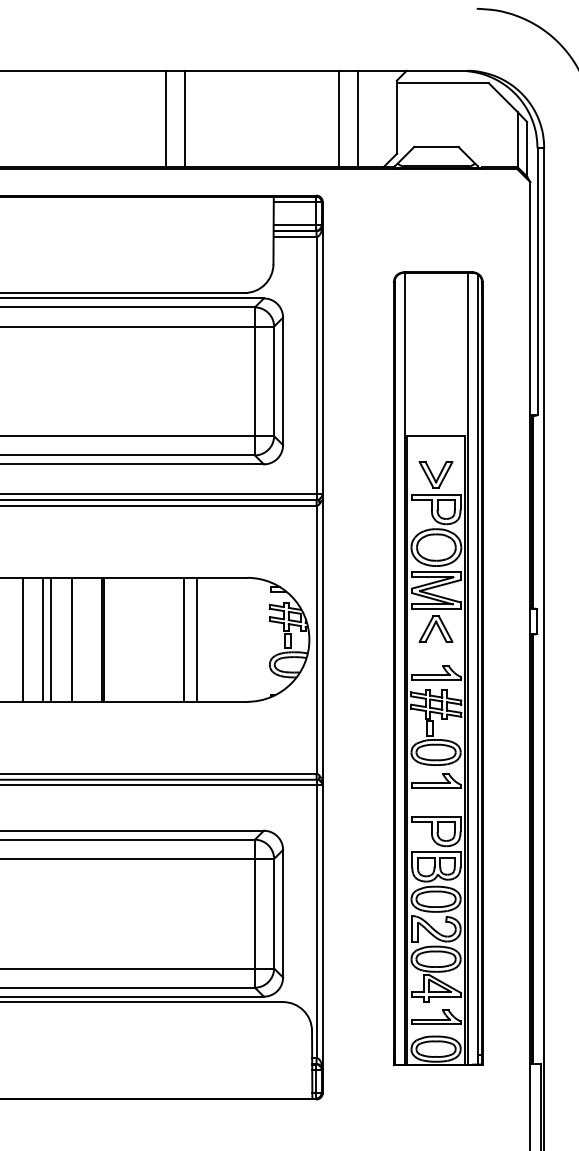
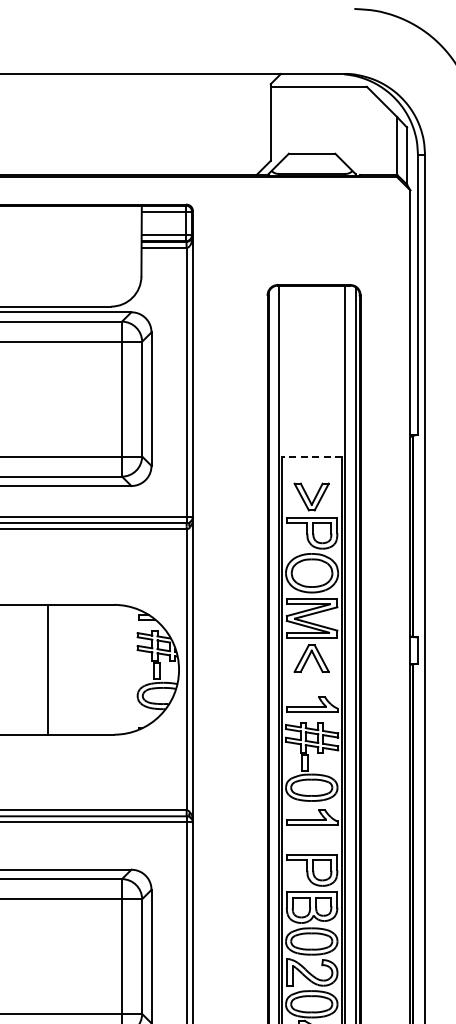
line: (165, 118) -> (28, 123), removed
line: (184, 118) -> (48, 123), removed
line: (339, 118) -> (210, 123), removed
line: (358, 118) -> (230, 123), removed
line: (436, 436) -> (312, 456), solid -> dashed
line: (196, 639) -> (60, 669), removed

